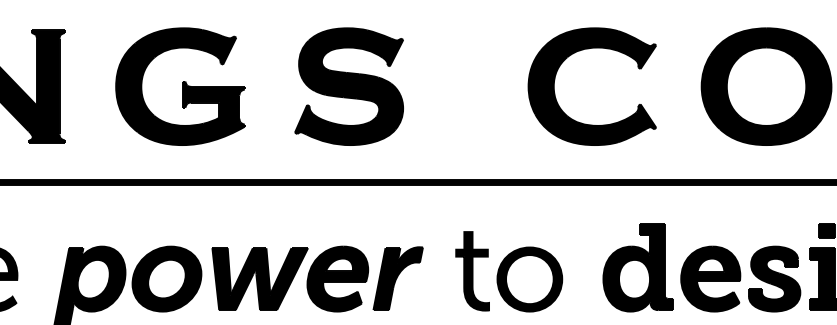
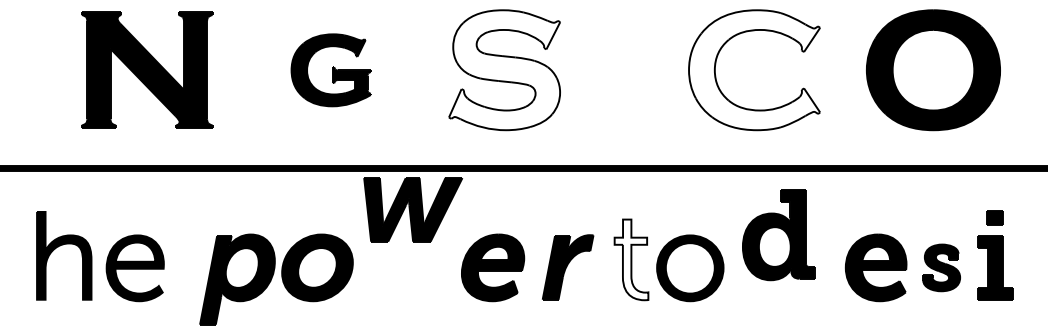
part: (179, 86) -> (330, 70), size x0.6
fill: (348, 86) -> (504, 70), removed
fill: (592, 86) -> (754, 70), removed
part: (638, 268) -> (778, 235), moved
fill: (472, 270) -> (631, 259), removed
part: (259, 278) -> (412, 209), moved
part: (397, 278) -> (567, 267), moved
part: (774, 278) -> (941, 267), size x0.7

